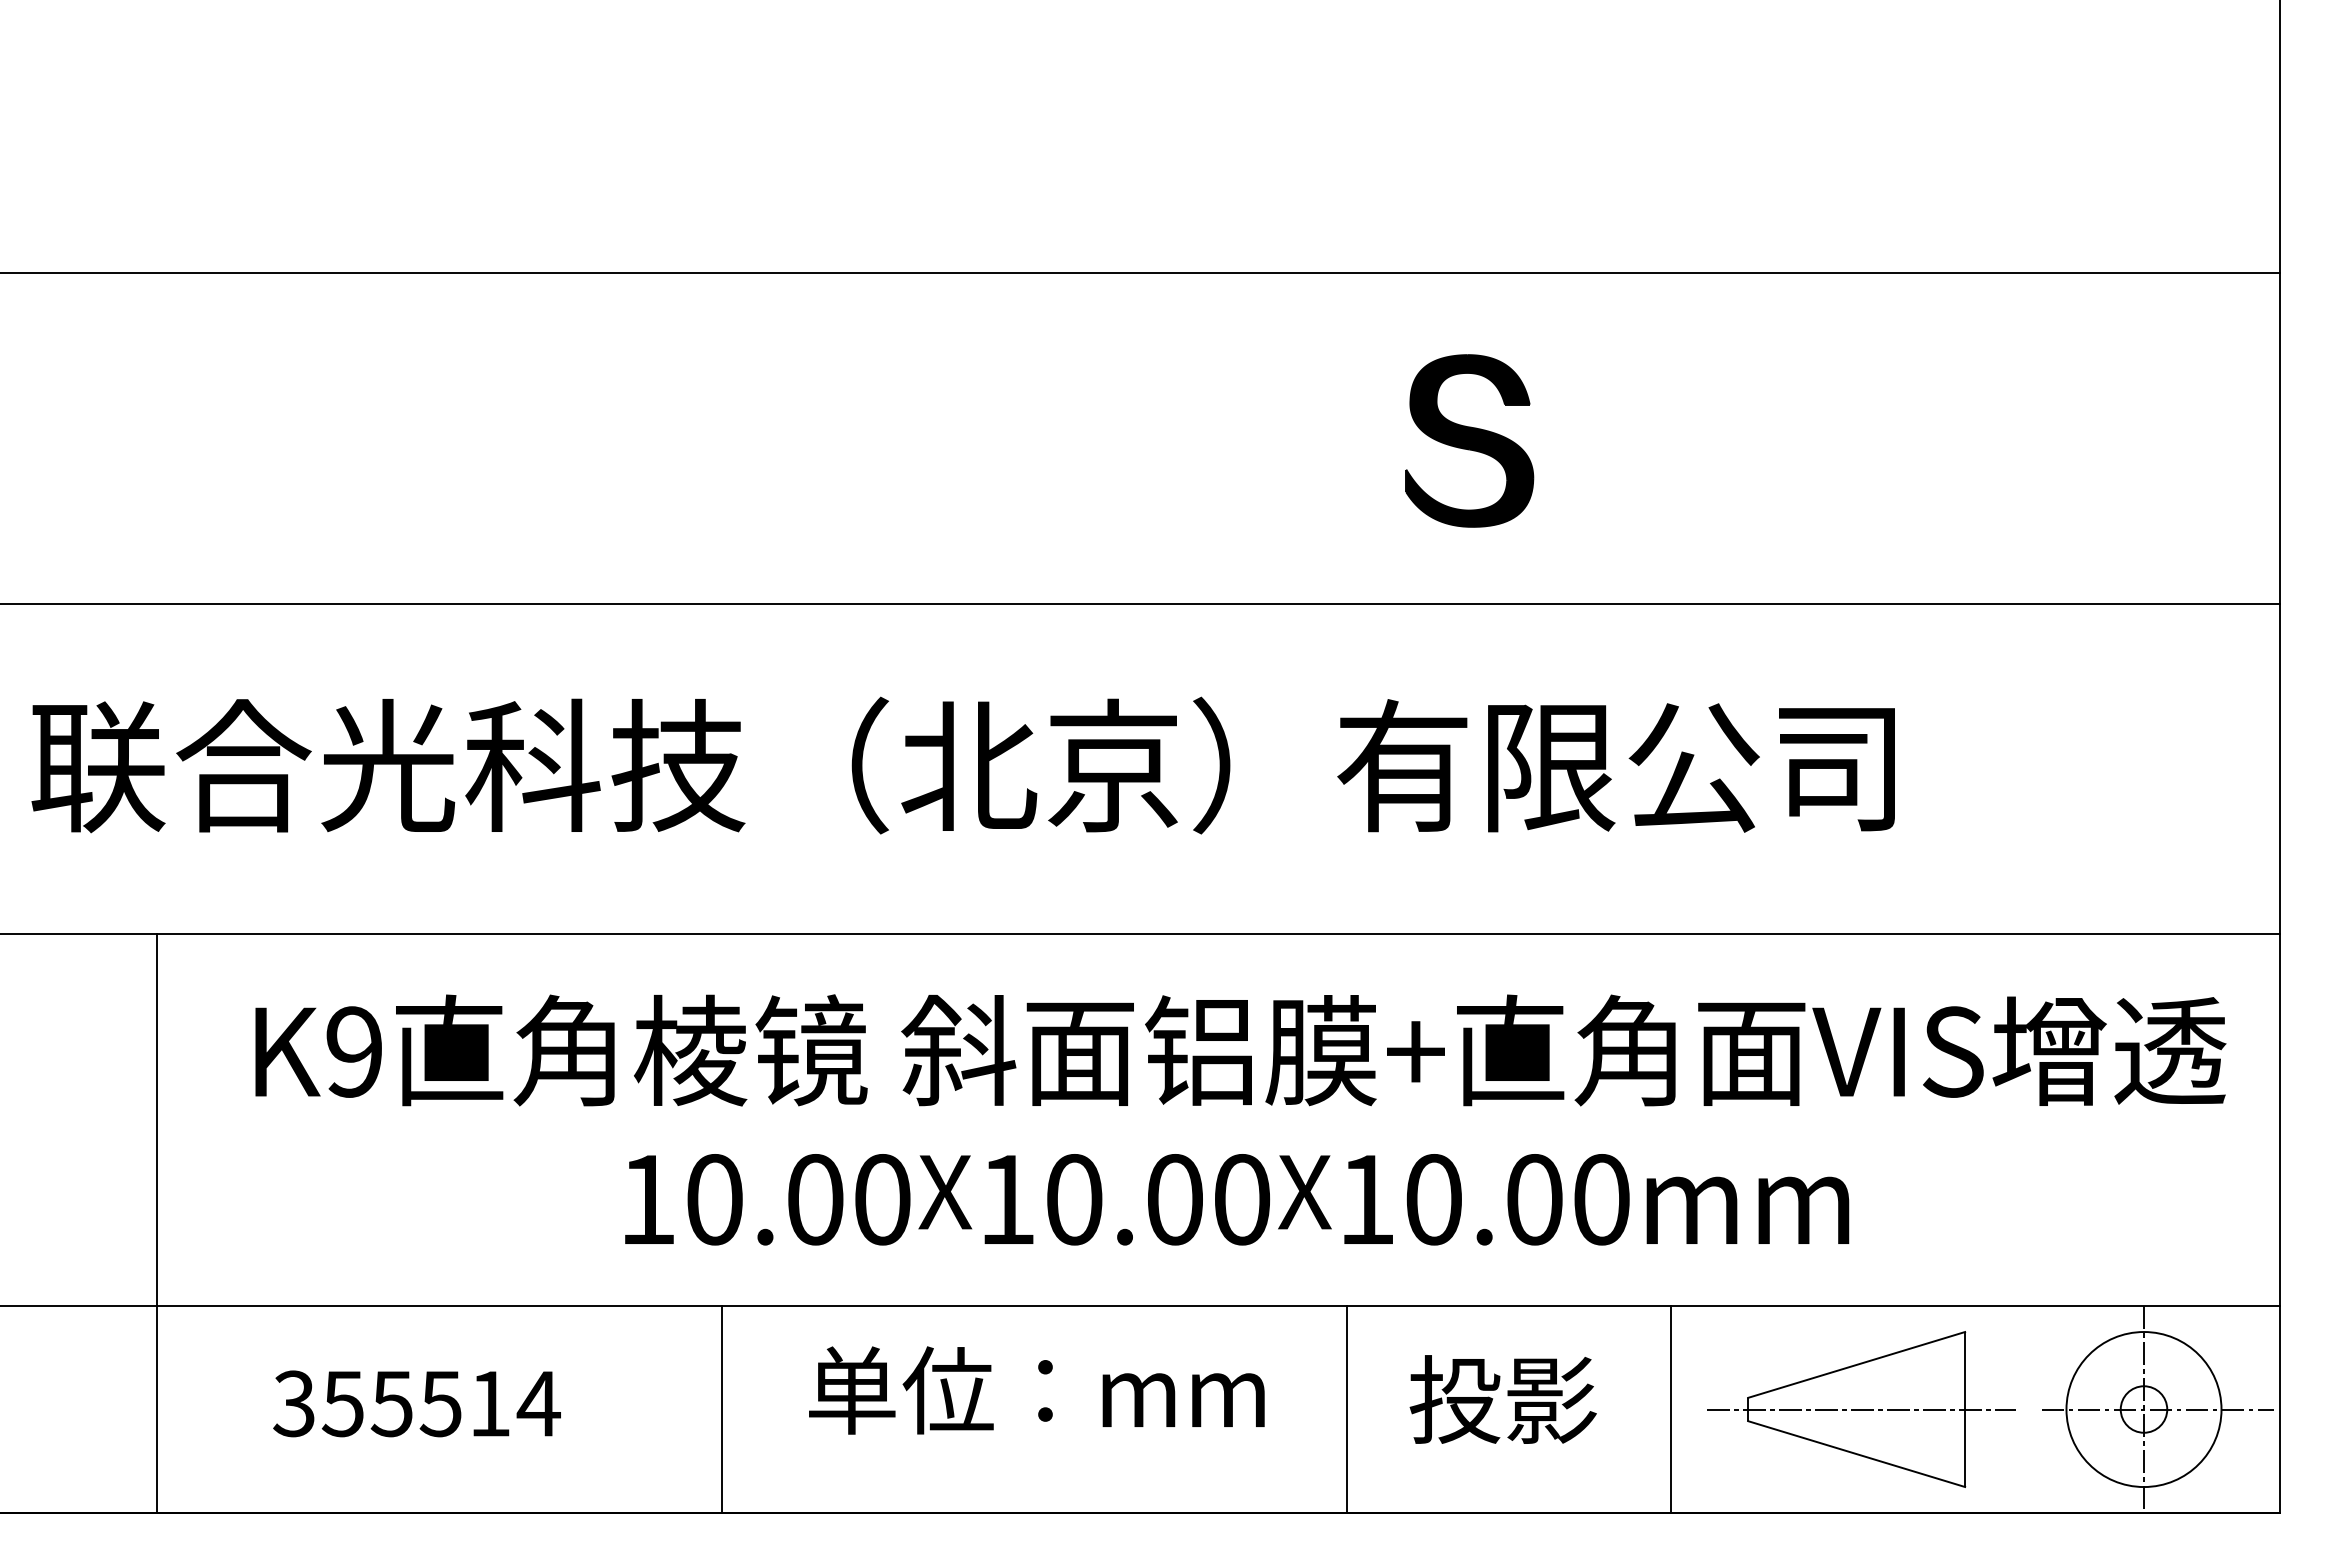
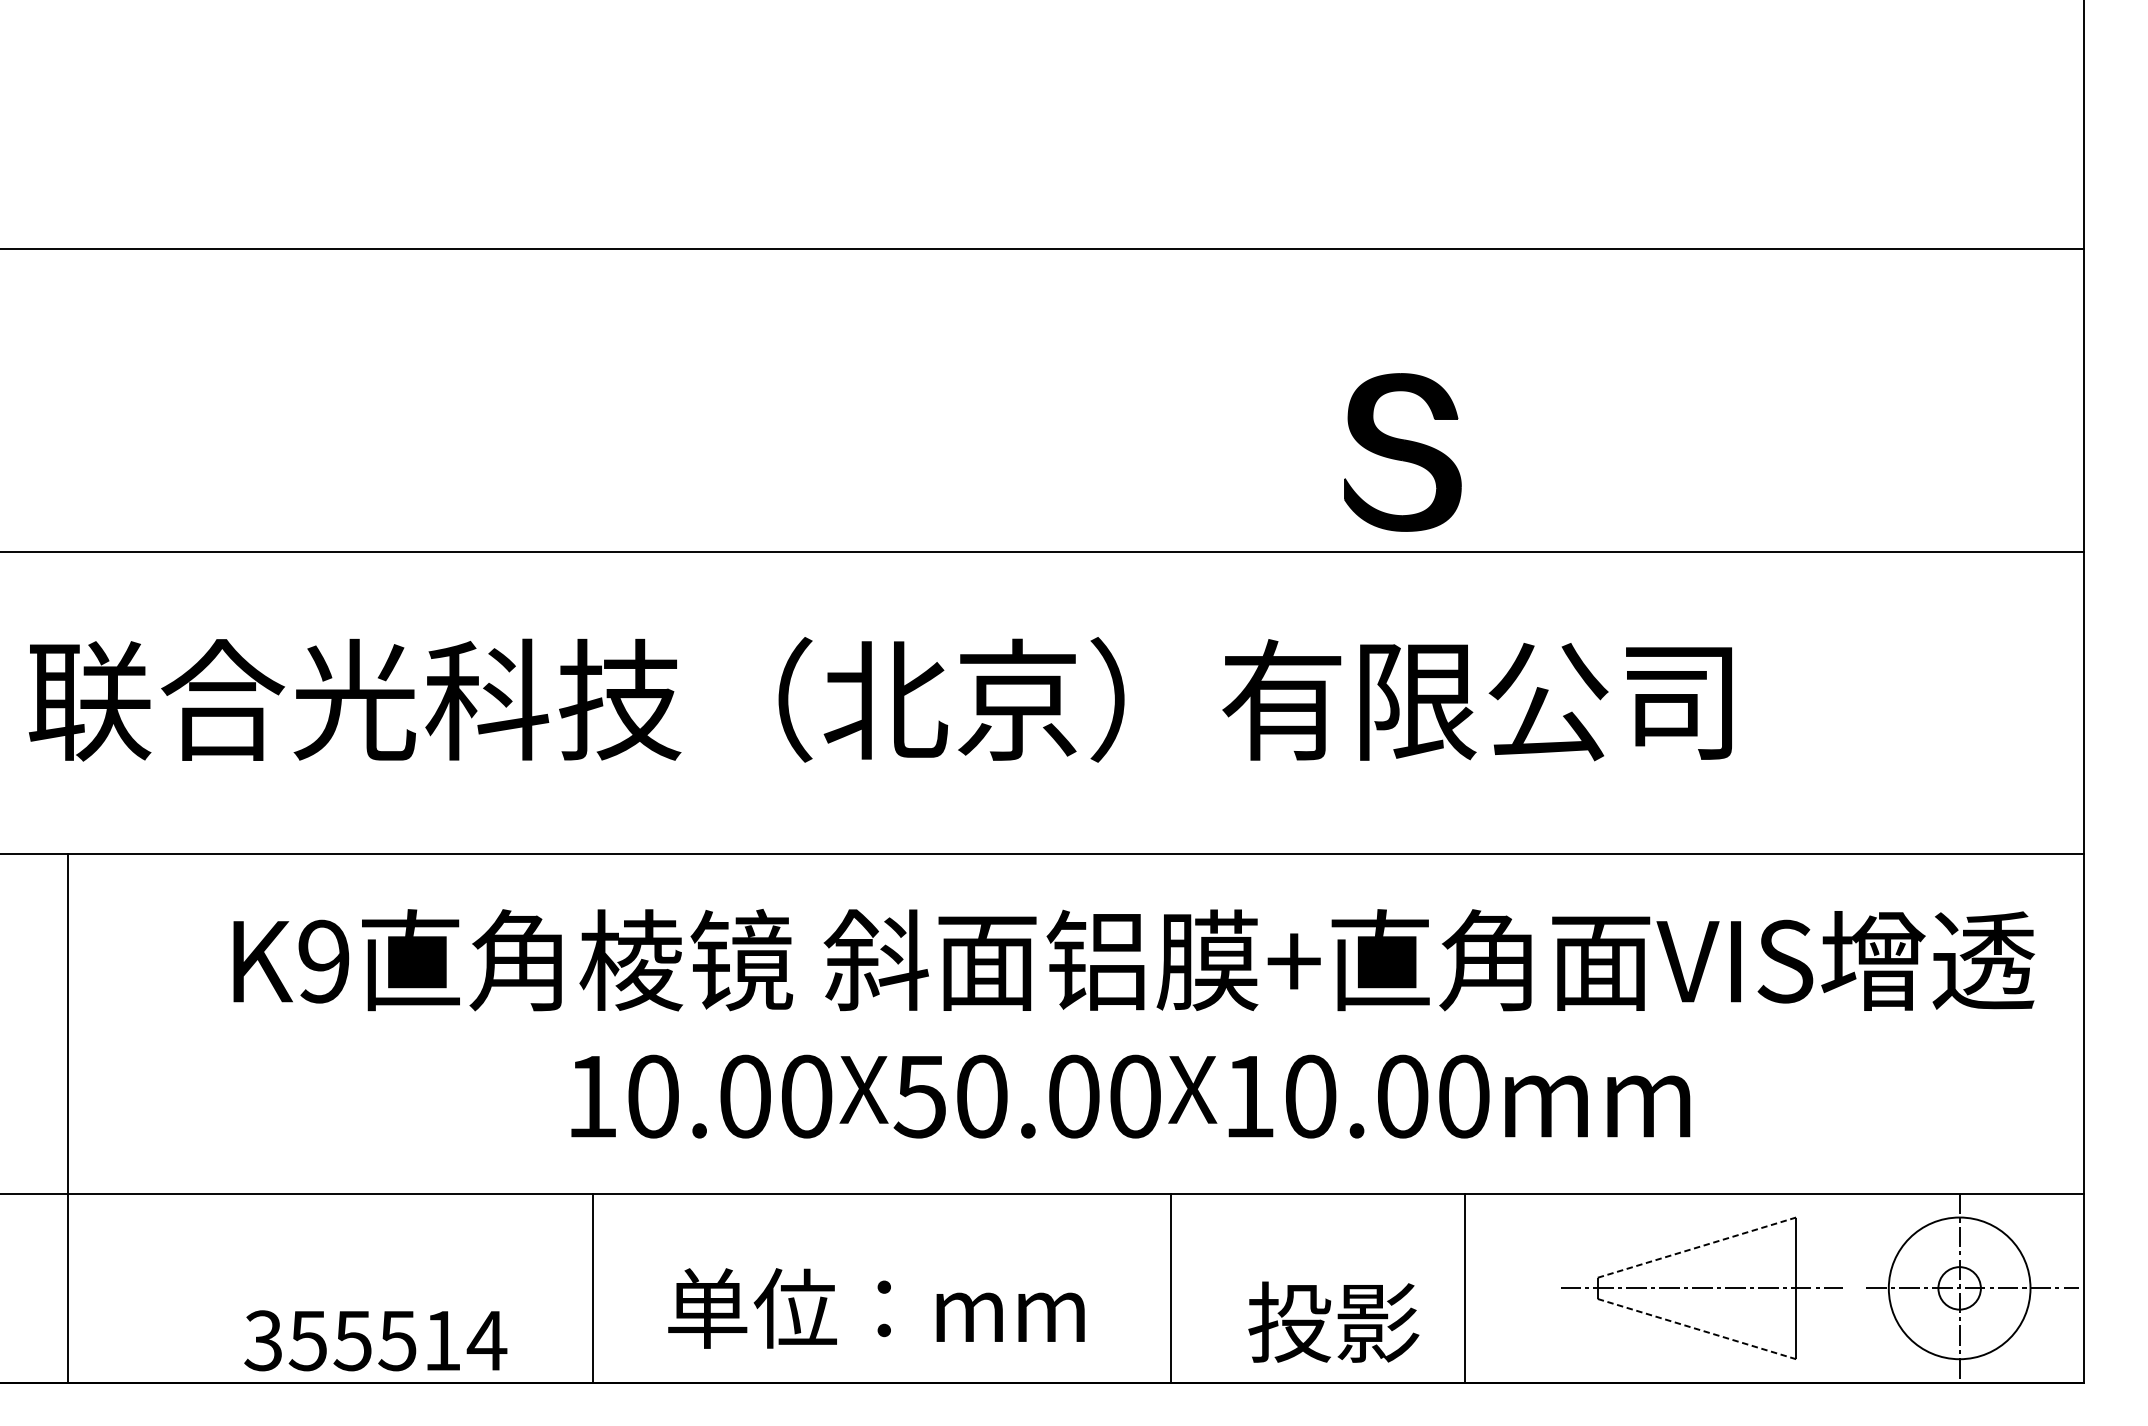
part: (1469, 440) -> (1402, 452), moved
text: (1005, 1200) -> (919, 1097), 10.00 -> 50.00
line: (157, 1223) -> (68, 1118), moved
line: (1857, 1364) -> (1697, 1247), solid -> dashed
text: (1036, 1390) -> (876, 1308), moved
text: (1502, 1399) -> (1333, 1322), moved
text: (416, 1403) -> (375, 1340), moved
line: (722, 1409) -> (593, 1288), moved
line: (1346, 1409) -> (1170, 1288), moved
line: (1670, 1409) -> (1464, 1288), moved
line: (1857, 1454) -> (1697, 1329), solid -> dashed

